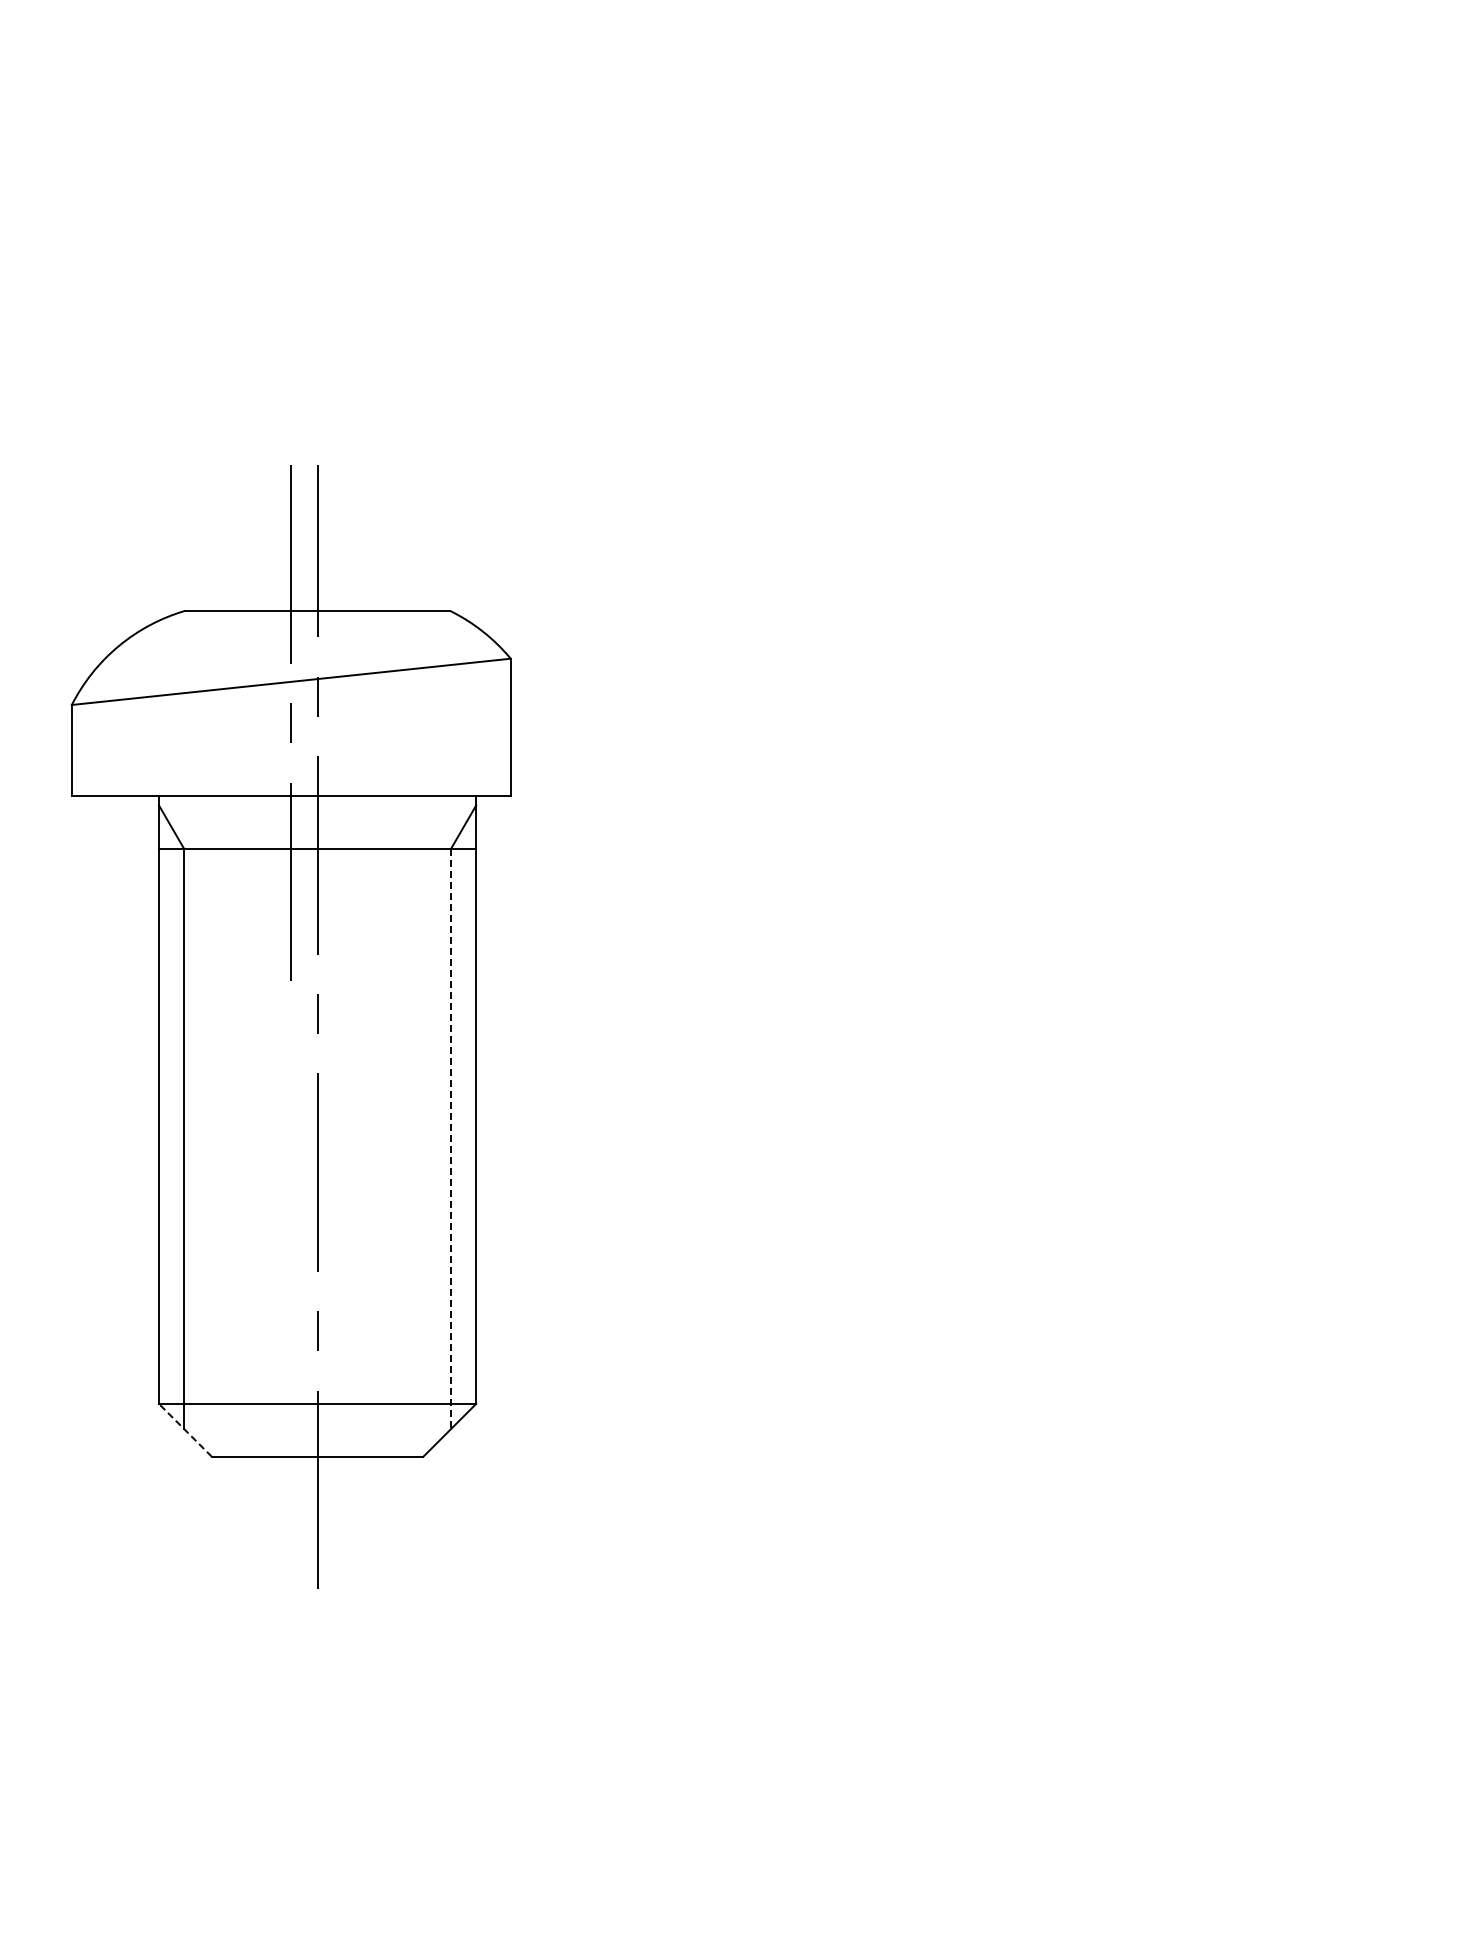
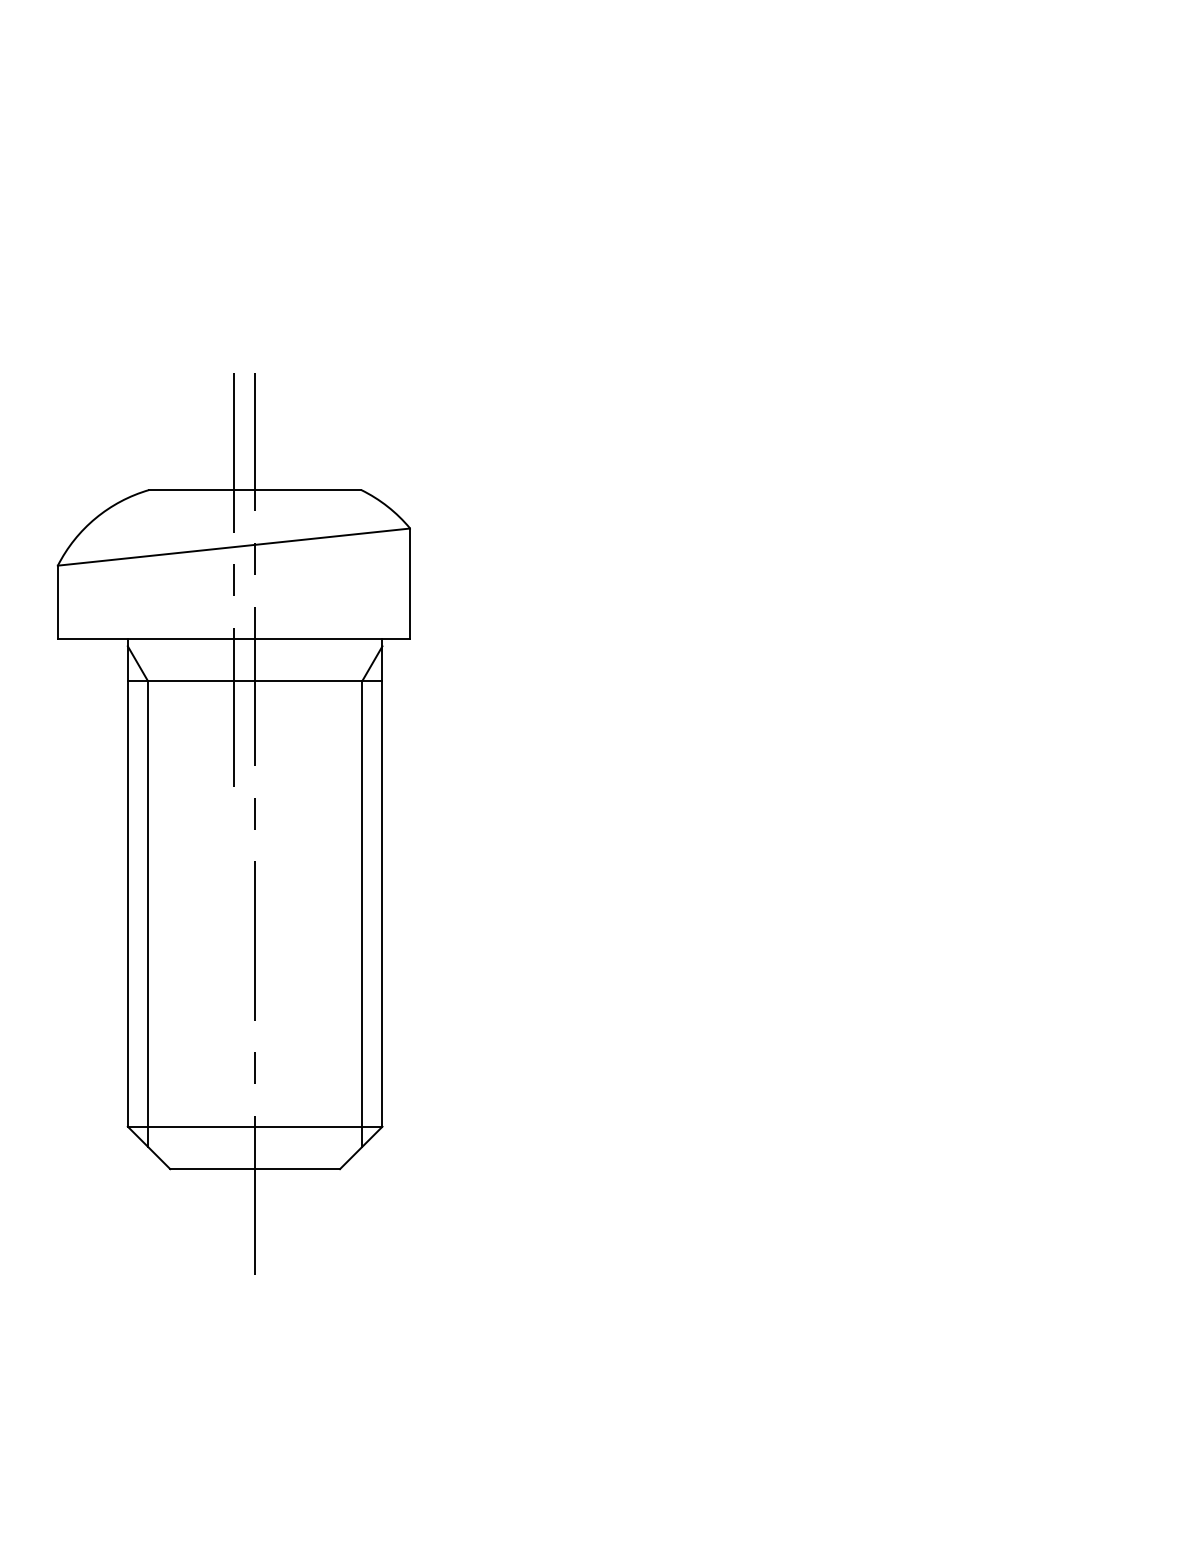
line: (451, 1139) -> (362, 914), dashed -> solid
line: (185, 1430) -> (149, 1148), dashed -> solid

